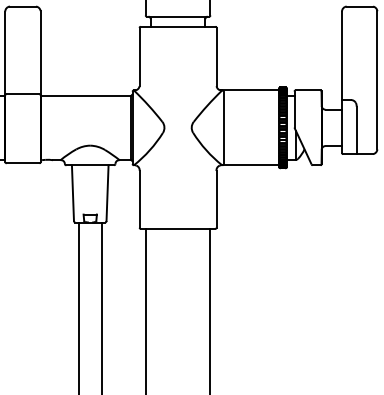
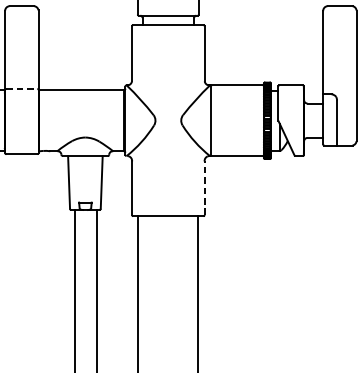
line: (23, 94) -> (22, 89), solid -> dashed
line: (216, 198) -> (204, 187), solid -> dashed

